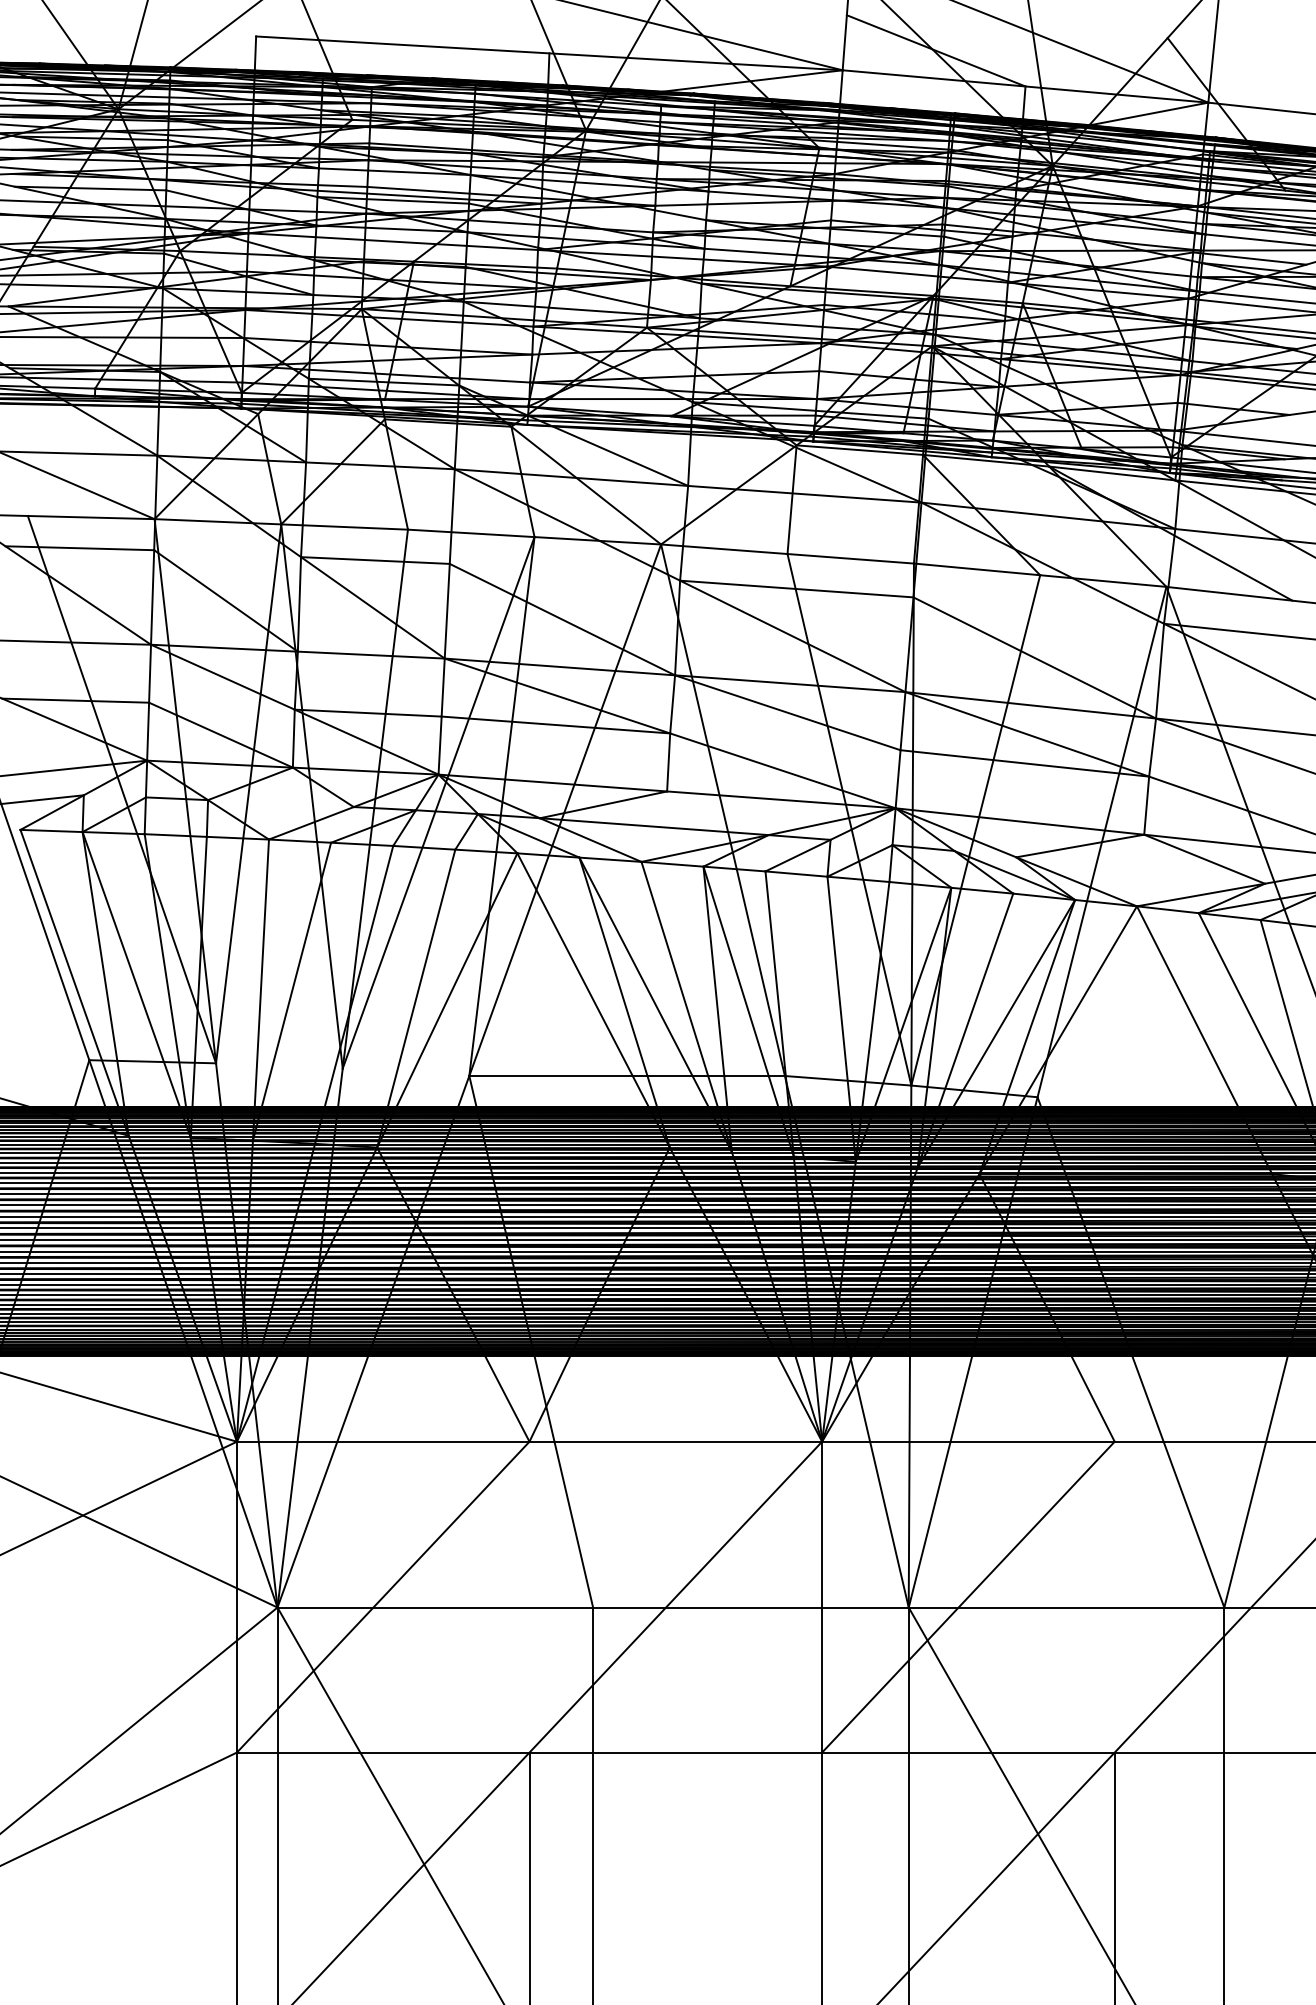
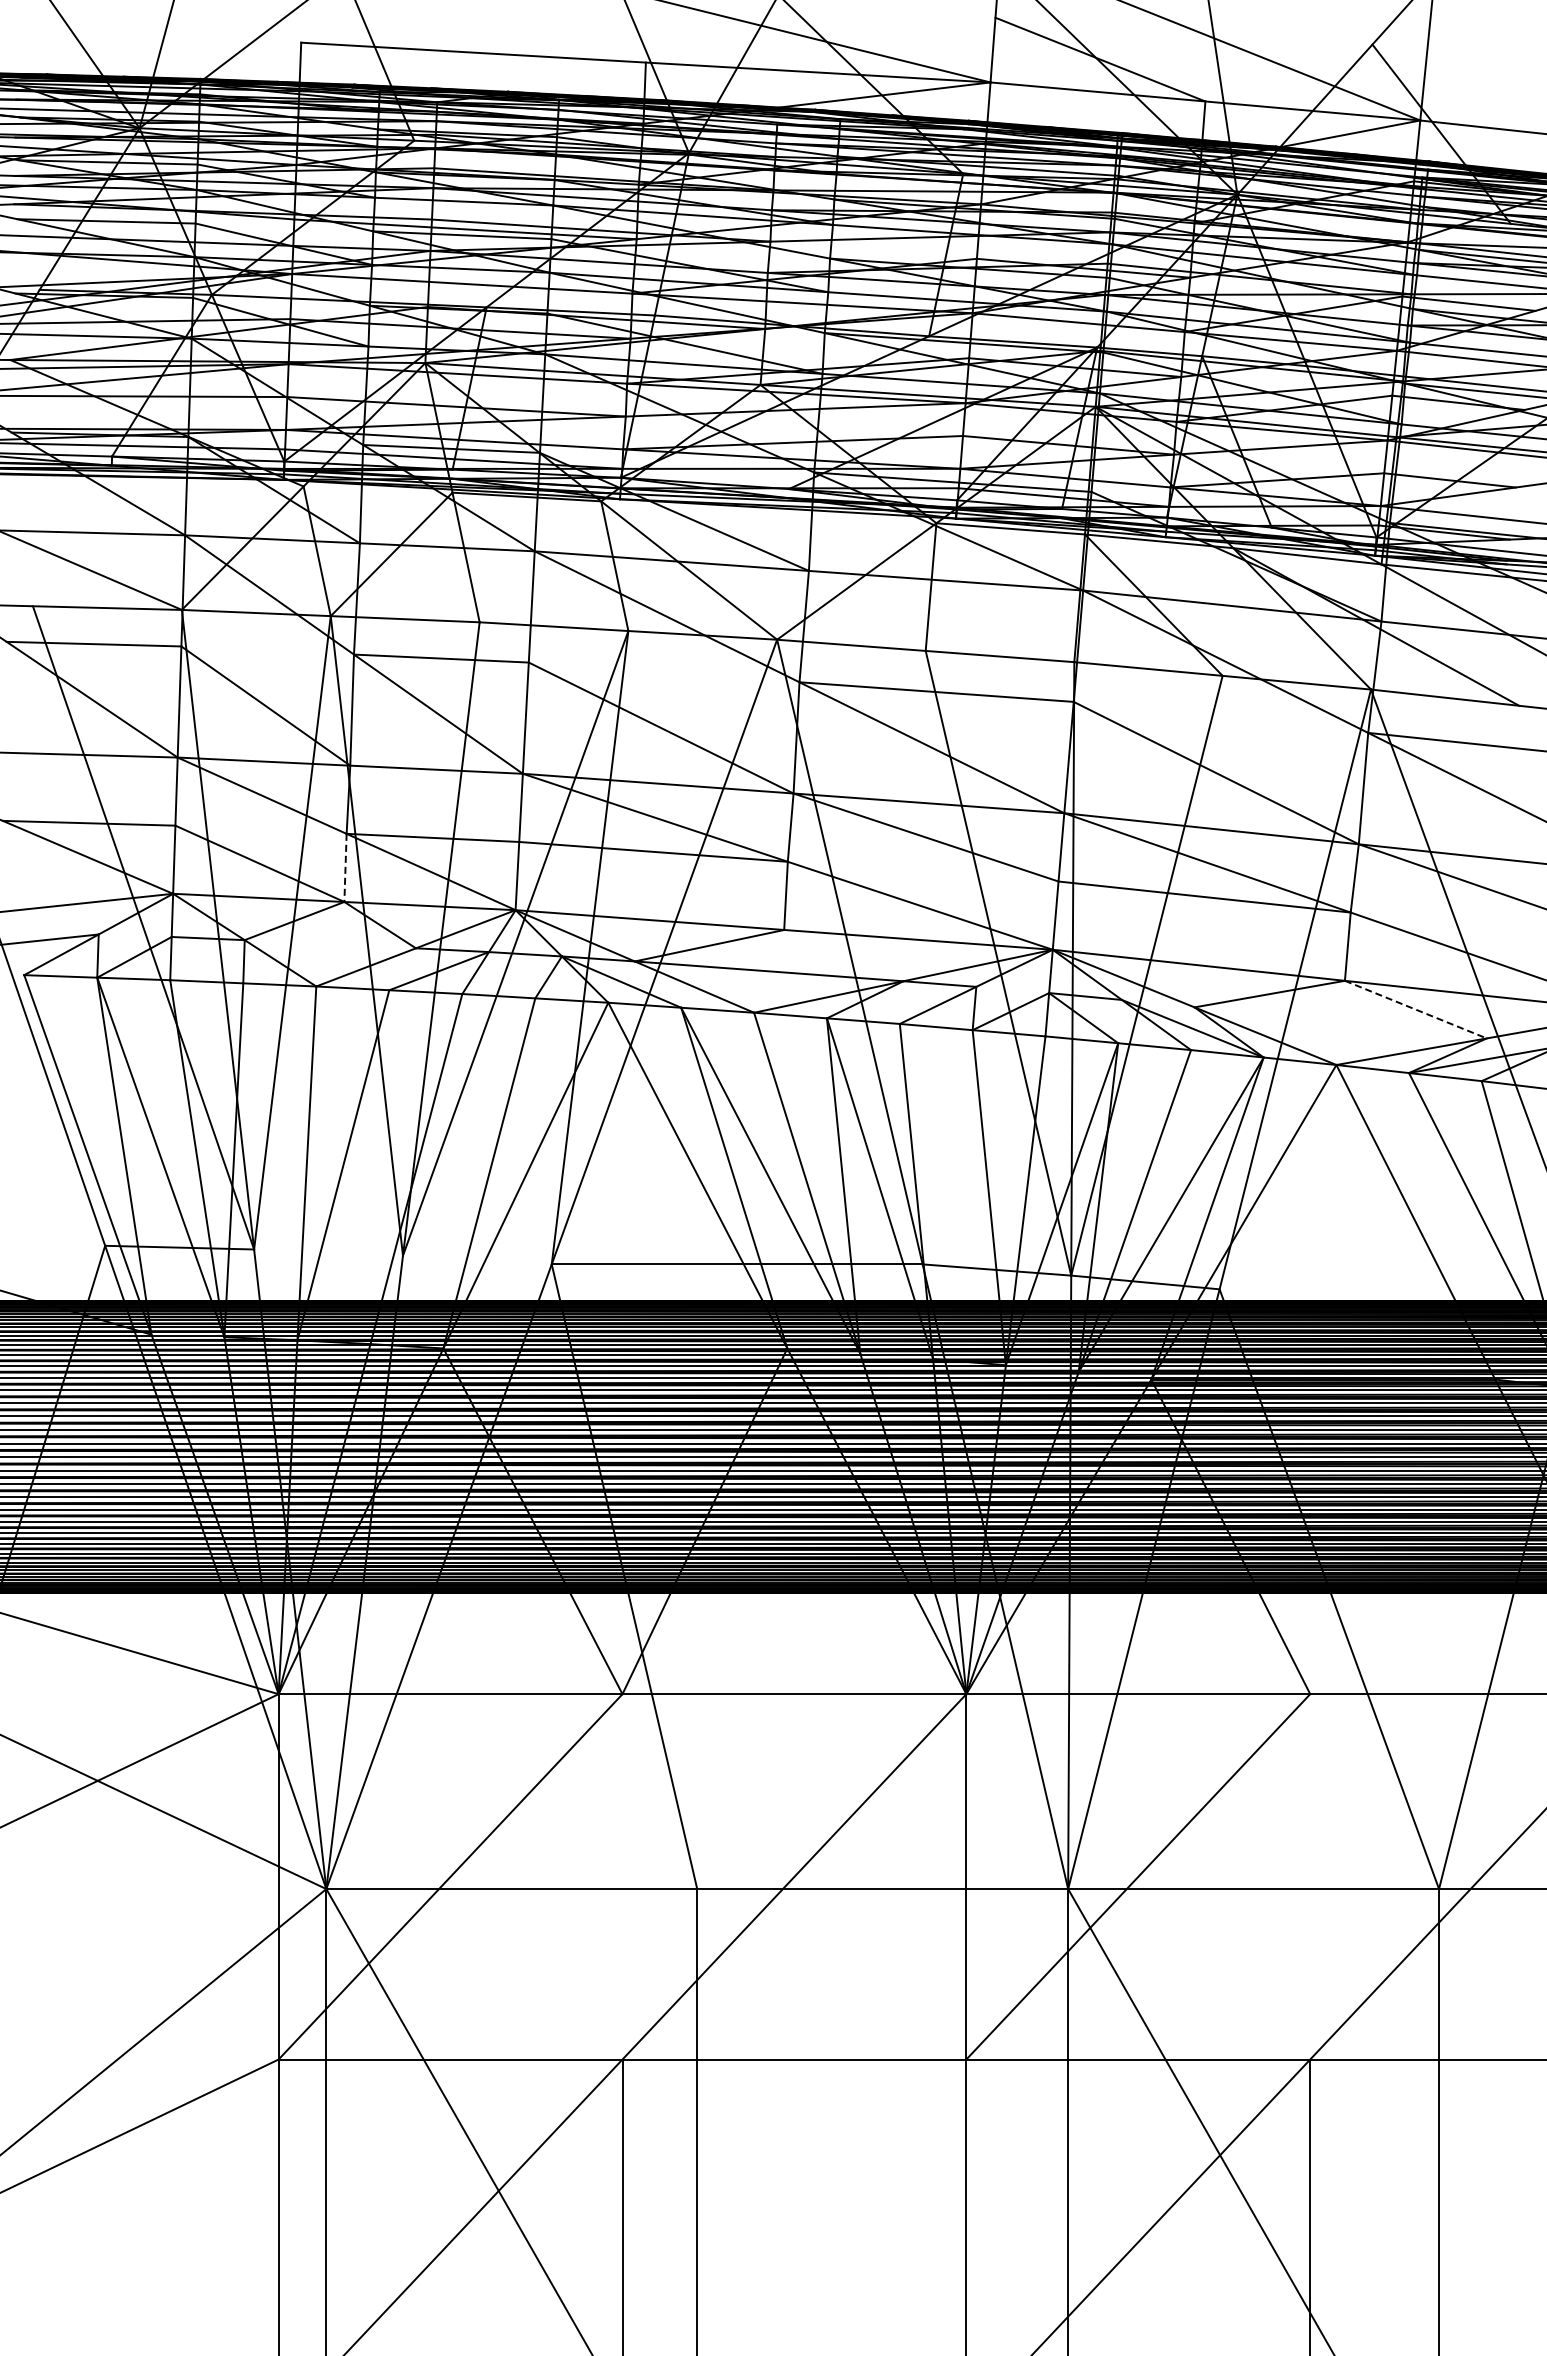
line: (293, 739) -> (345, 868), solid -> dashed
line: (1204, 859) -> (1415, 1009), solid -> dashed

